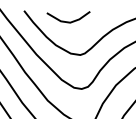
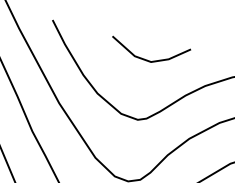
line: (68, 21) -> (148, 59), moved

